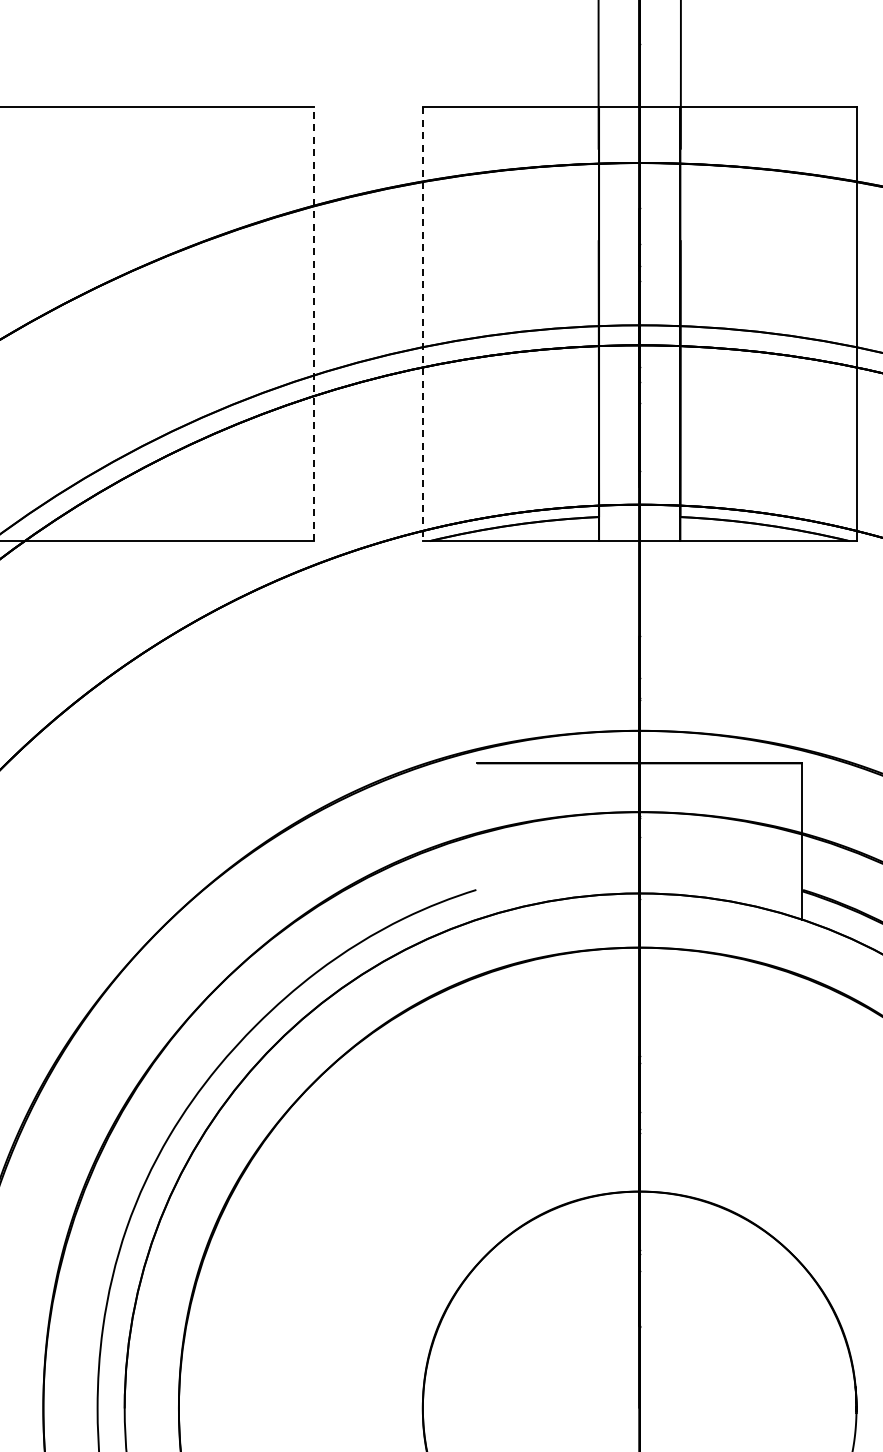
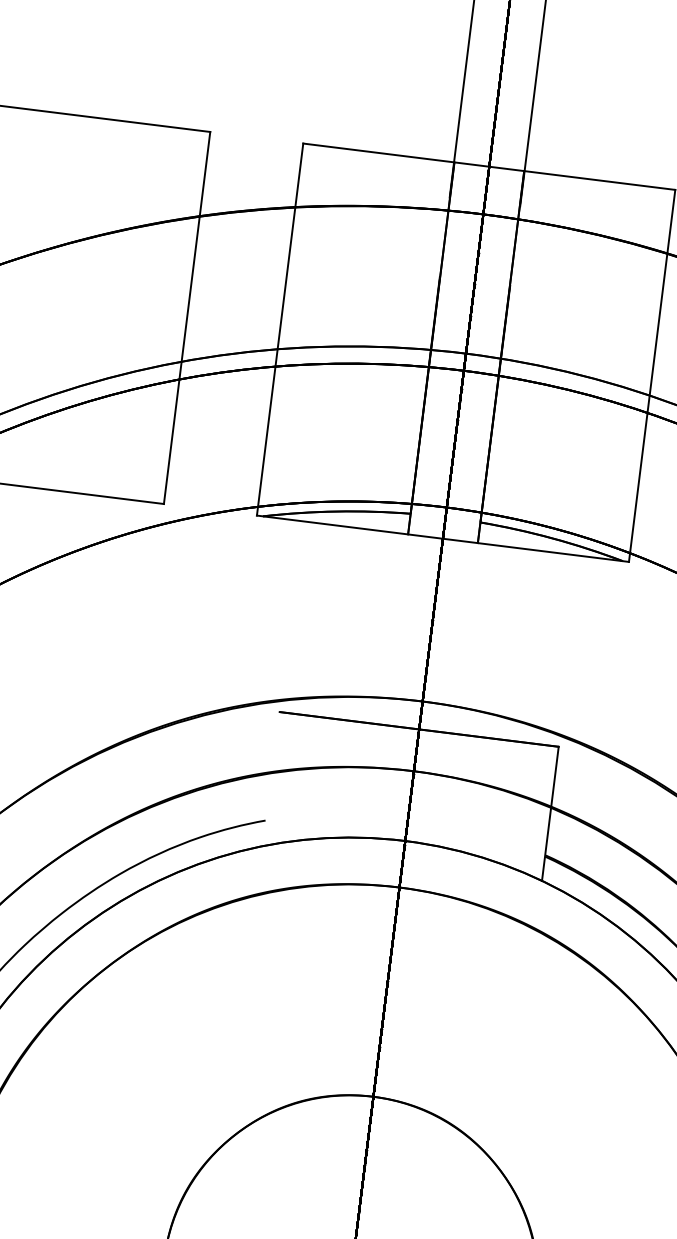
line: (314, 324) -> (187, 318), dashed -> solid
line: (422, 324) -> (279, 329), dashed -> solid

